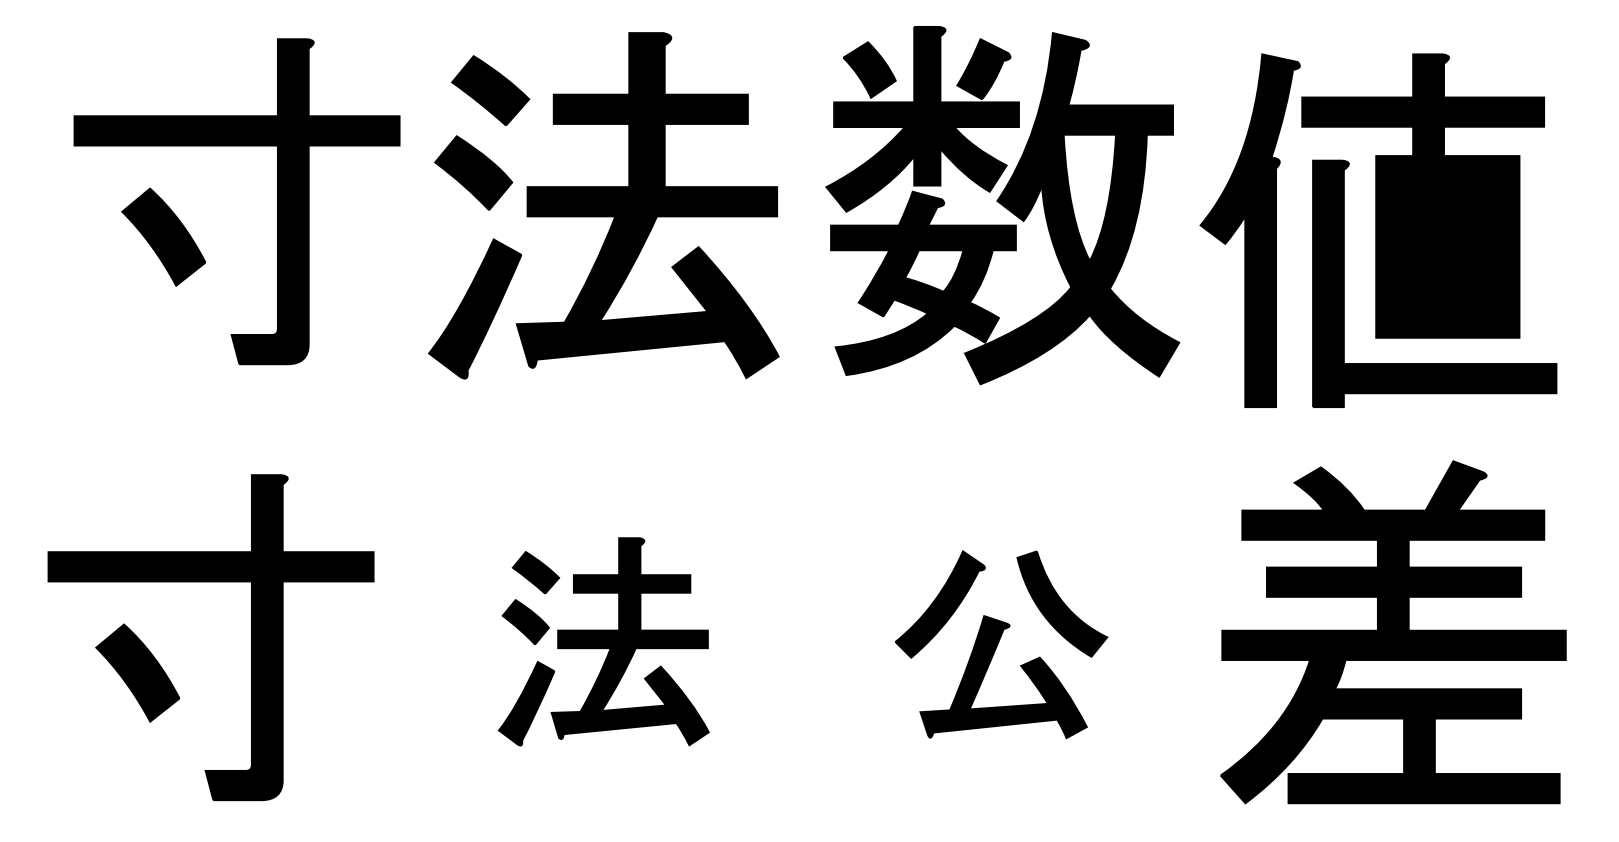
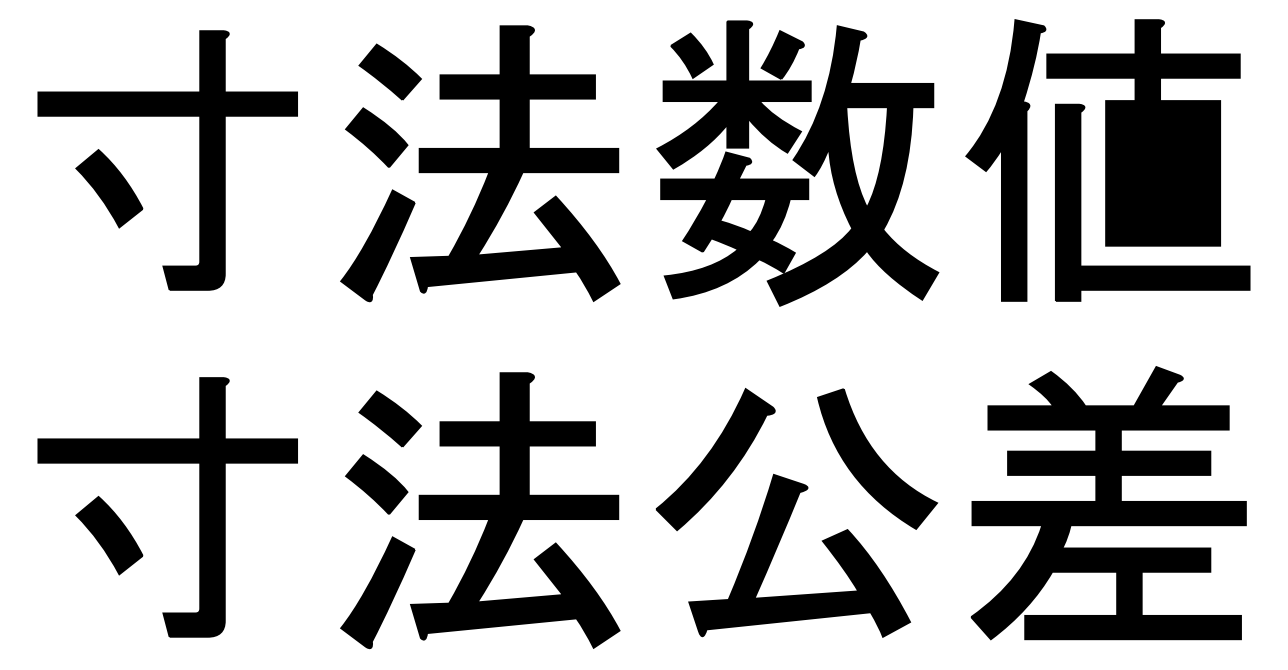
part: (277, 201) -> (199, 160), moved
part: (1378, 230) -> (1107, 160), moved
part: (603, 641) -> (480, 510), size x1.67
part: (1001, 644) -> (796, 512), size x1.67

